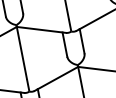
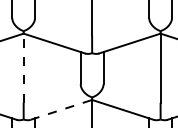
line: (21, 53) -> (23, 68), solid -> dashed
line: (56, 78) -> (61, 109), solid -> dashed

